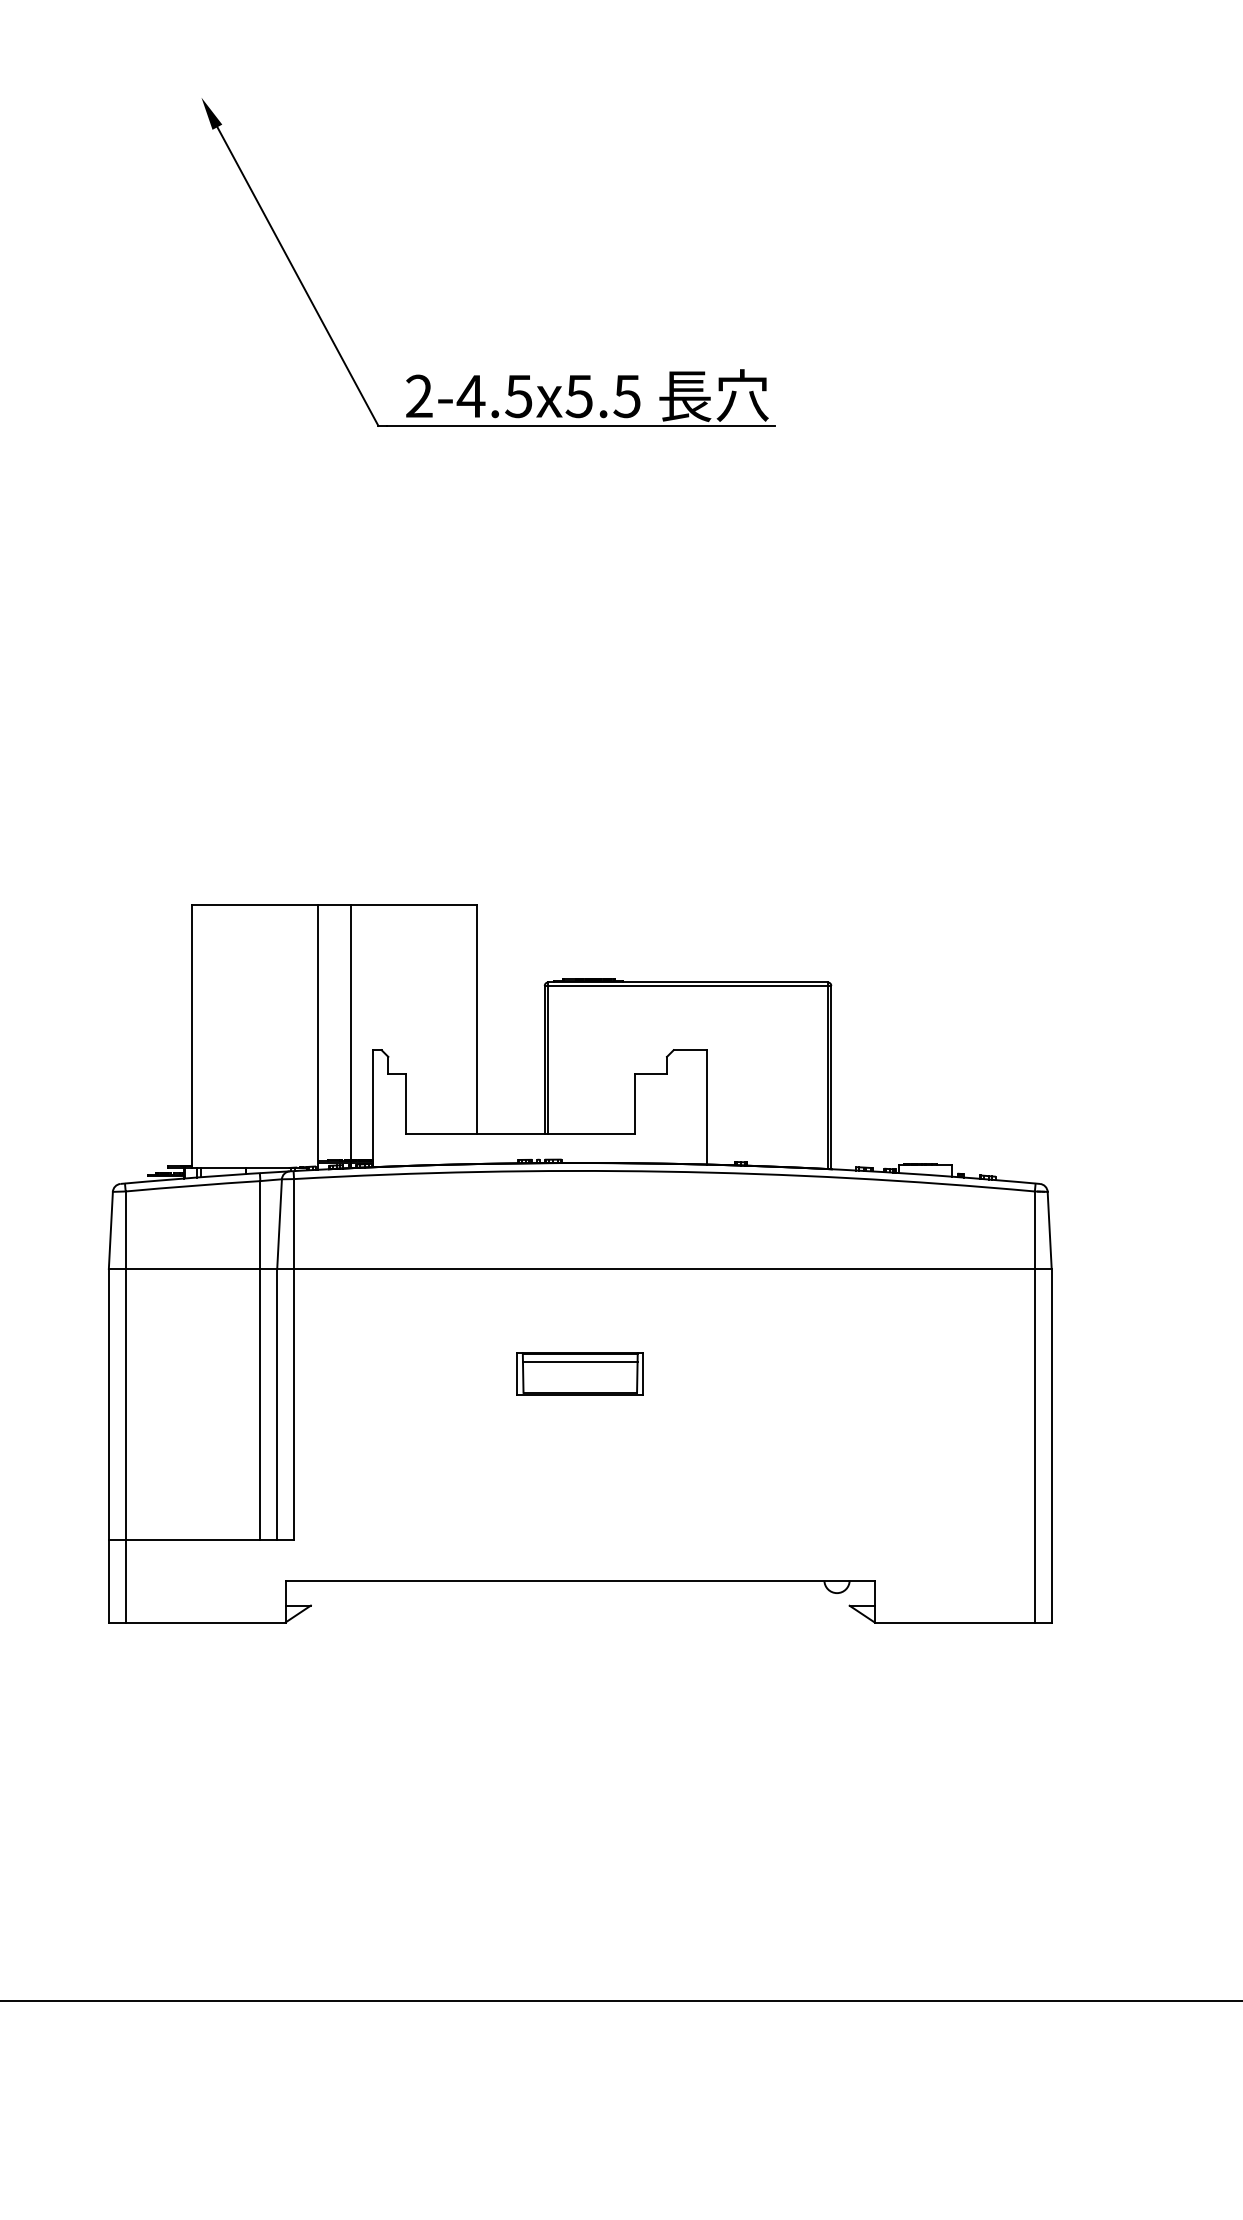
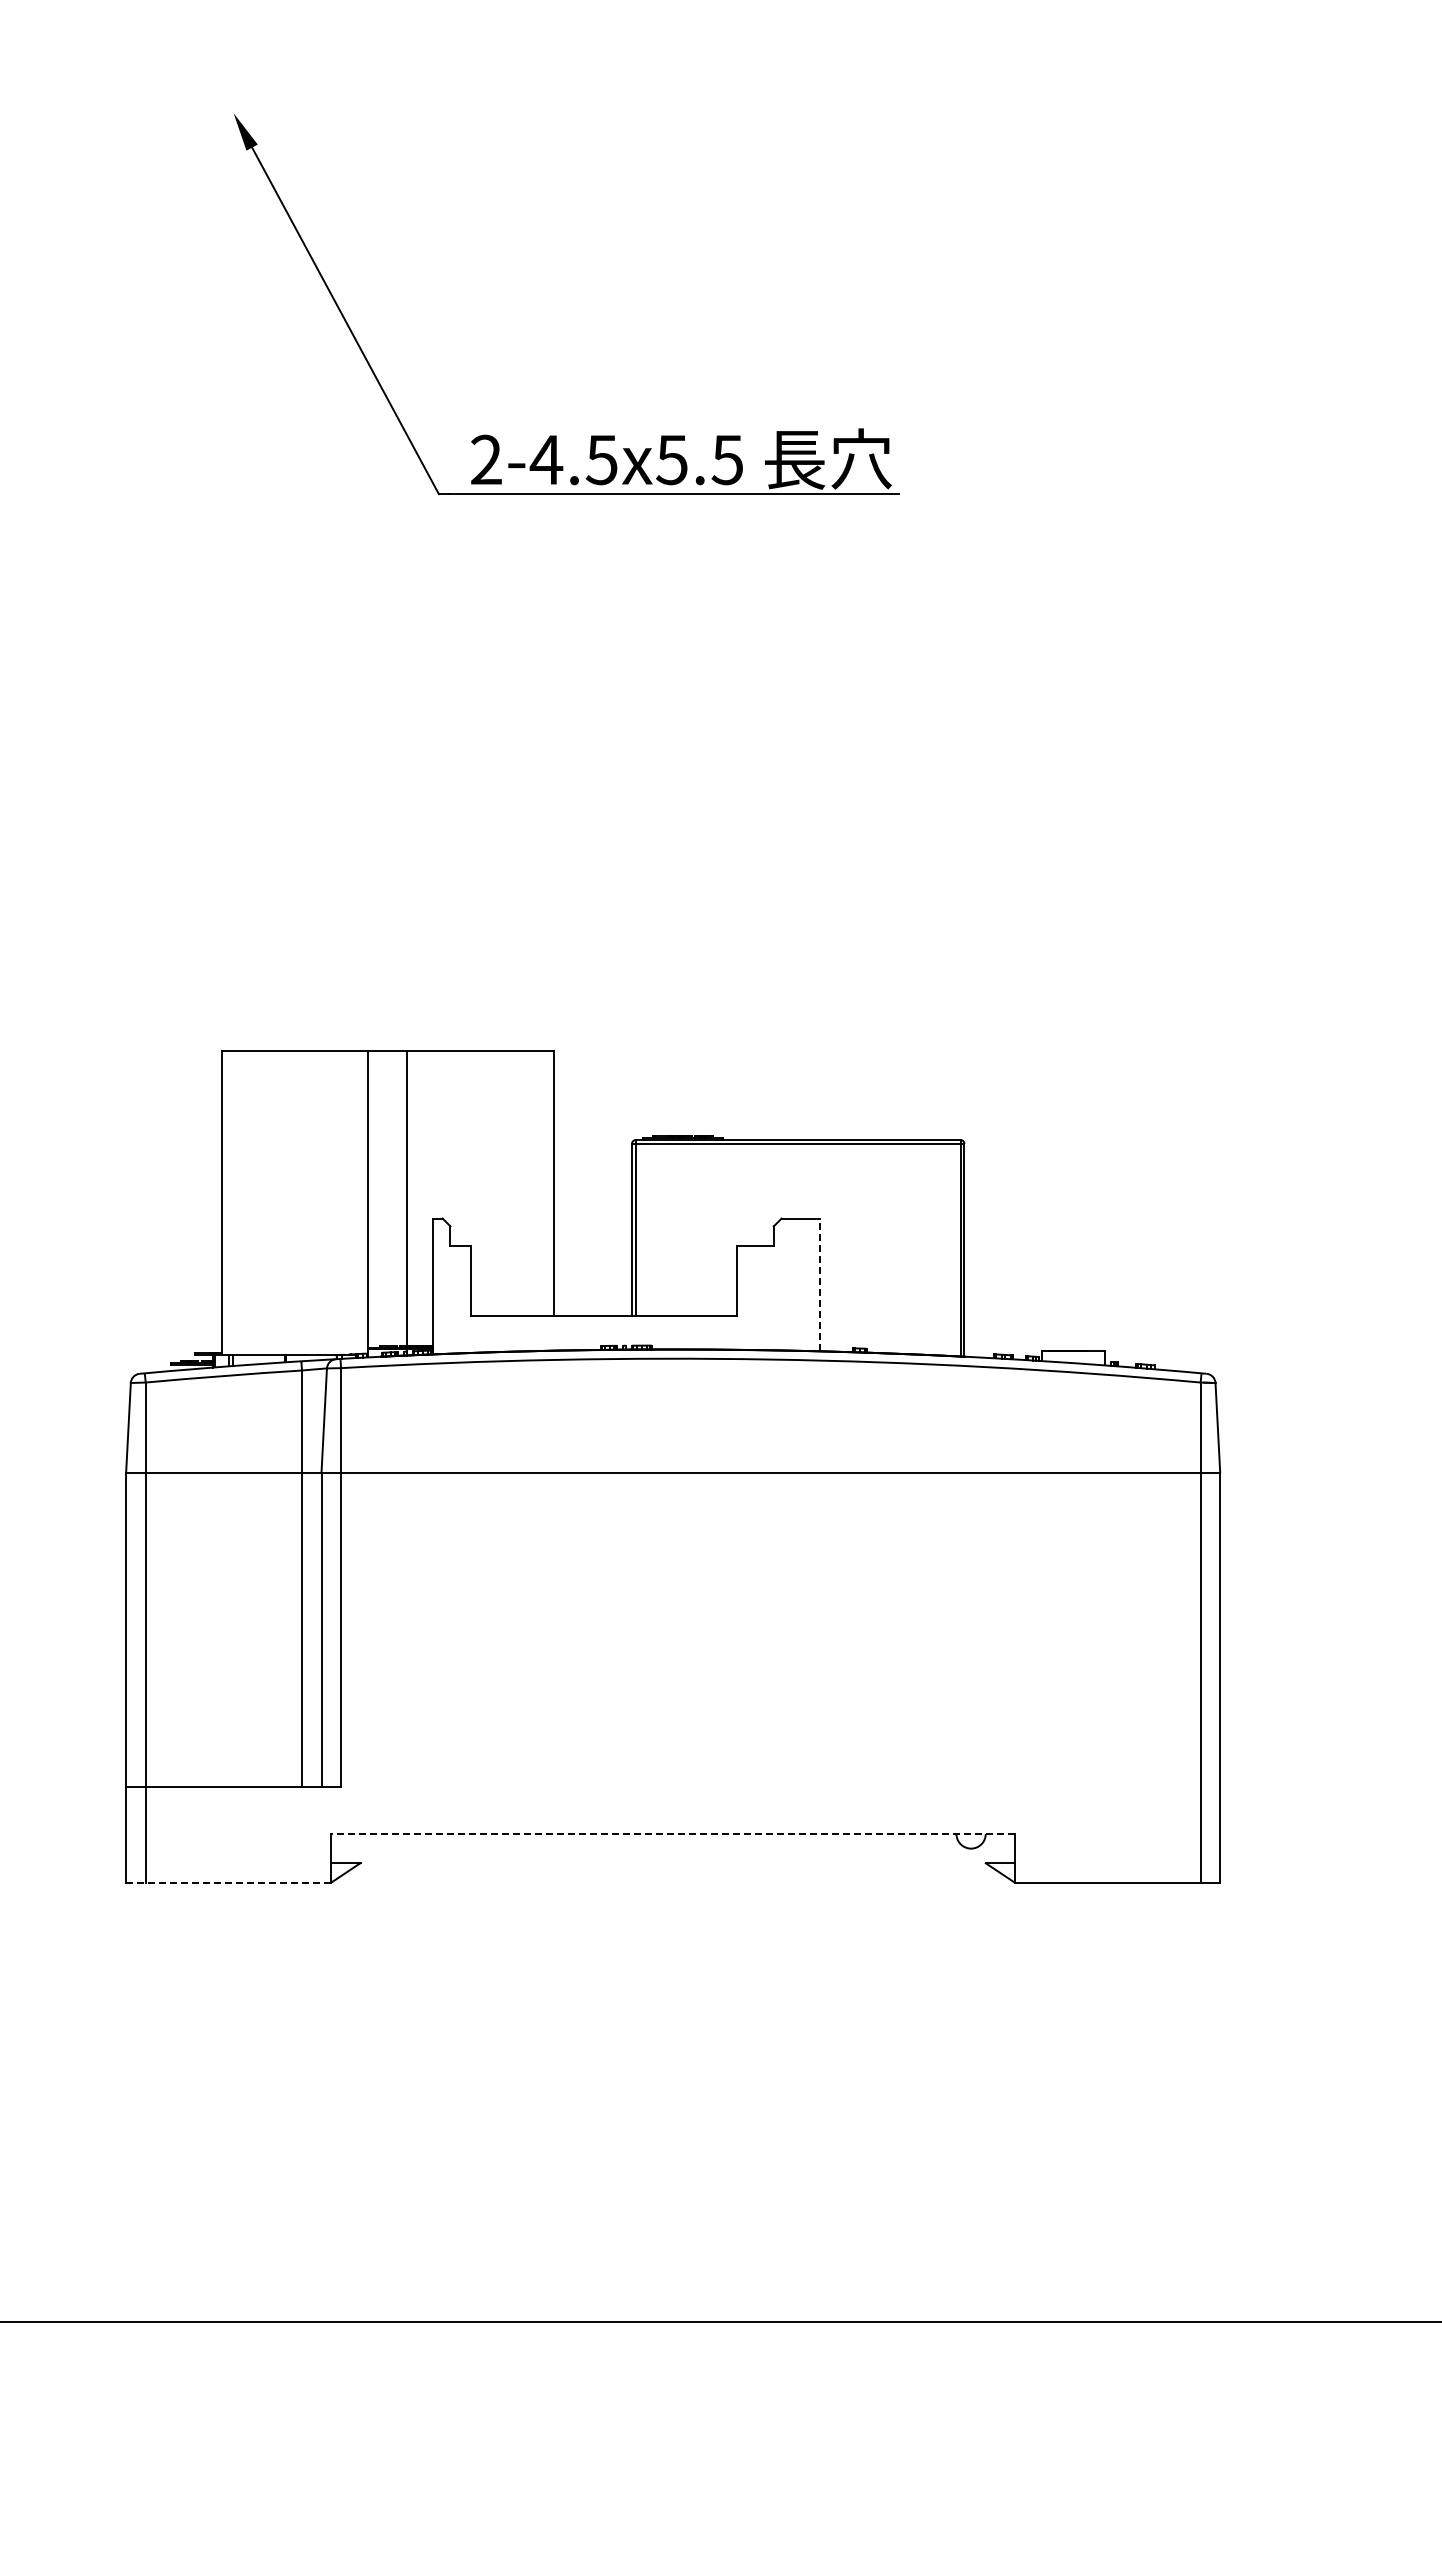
line: (706, 1106) -> (819, 1284), solid -> dashed
part: (579, 1374) -> (672, 1594), removed
line: (580, 1580) -> (673, 1833), solid -> dashed
line: (197, 1622) -> (228, 1882), solid -> dashed

